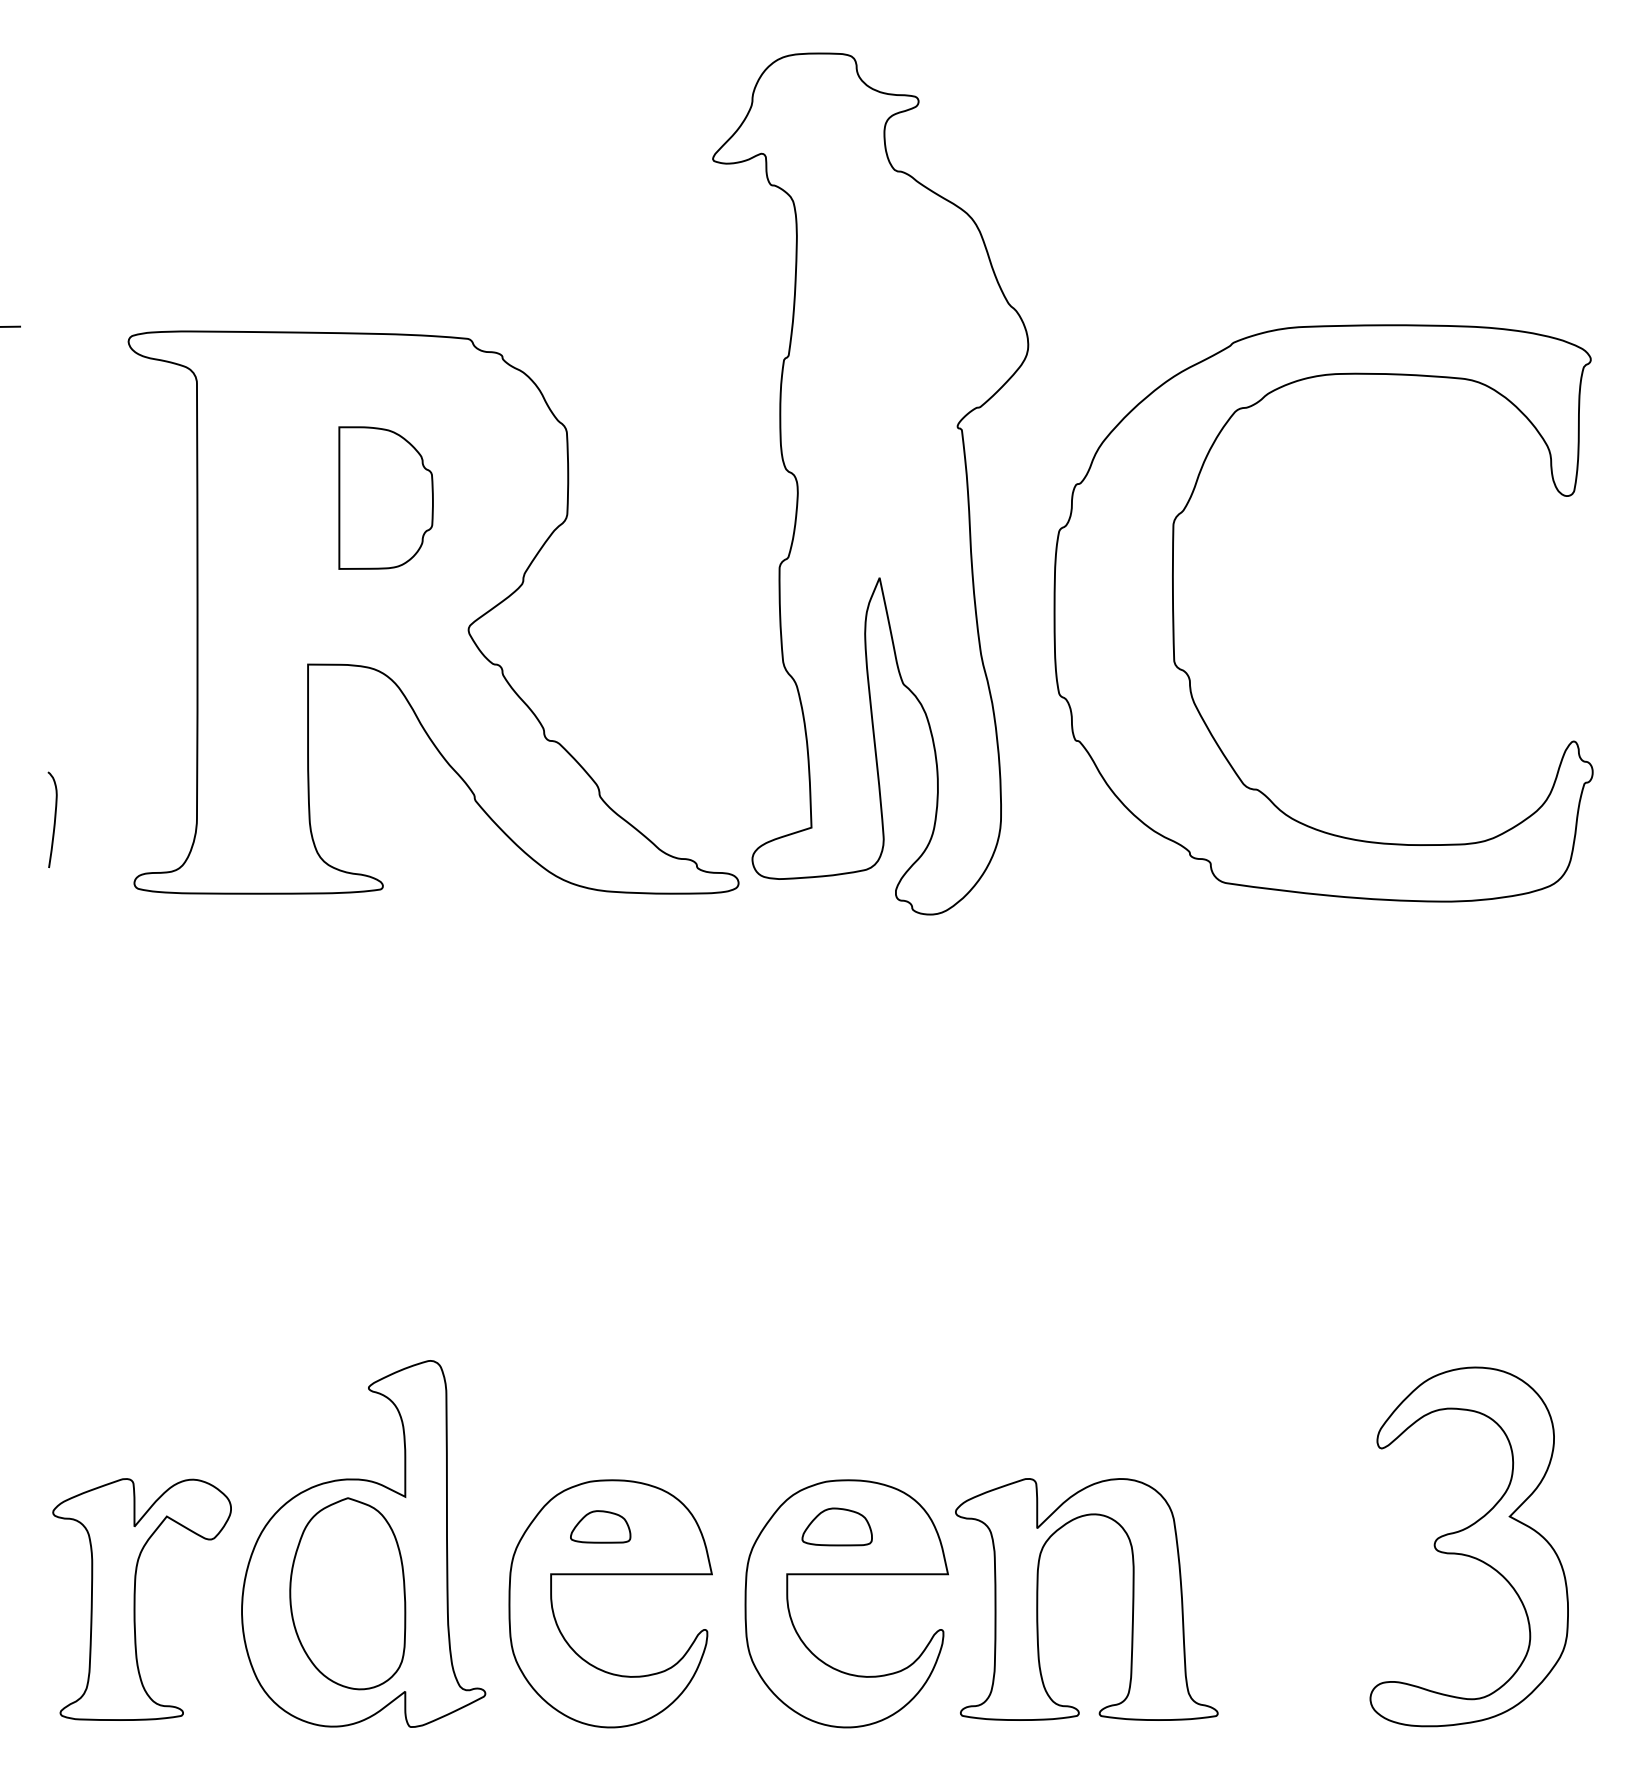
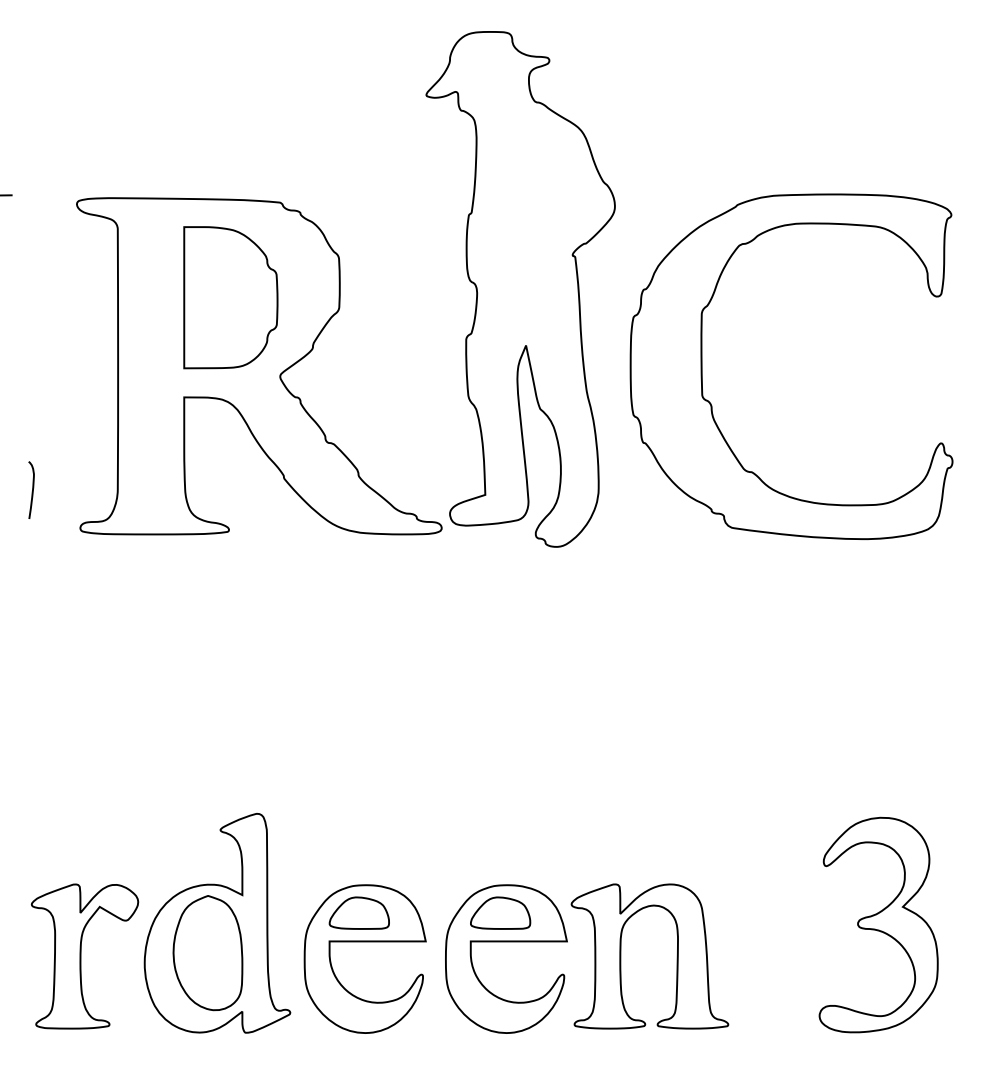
part: (385, 497) -> (230, 297), size x1.67
part: (599, 1525) -> (358, 912), size x1.67
part: (836, 1525) -> (500, 912), size x1.43

